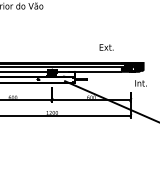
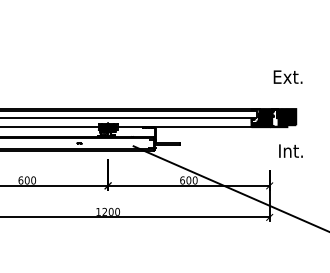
text: (106, 47) -> (287, 77), moved

